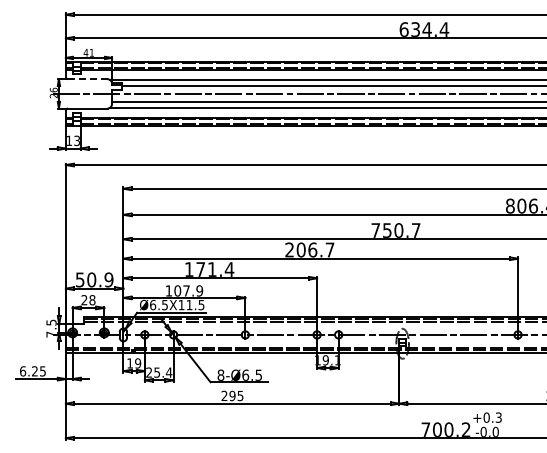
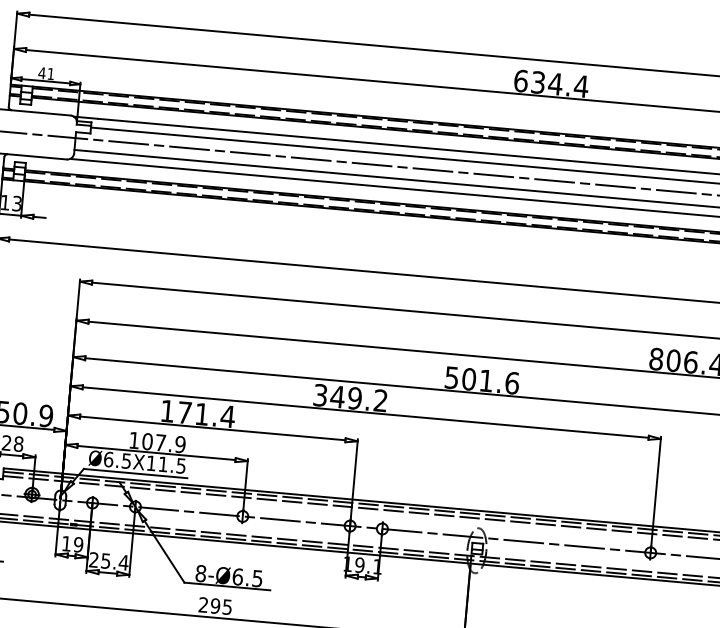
line: (87, 79) -> (40, 113), dashed -> solid
text: (395, 230) -> (481, 380), 750.7 -> 501.6
text: (309, 249) -> (350, 397), 206.7 -> 349.2

